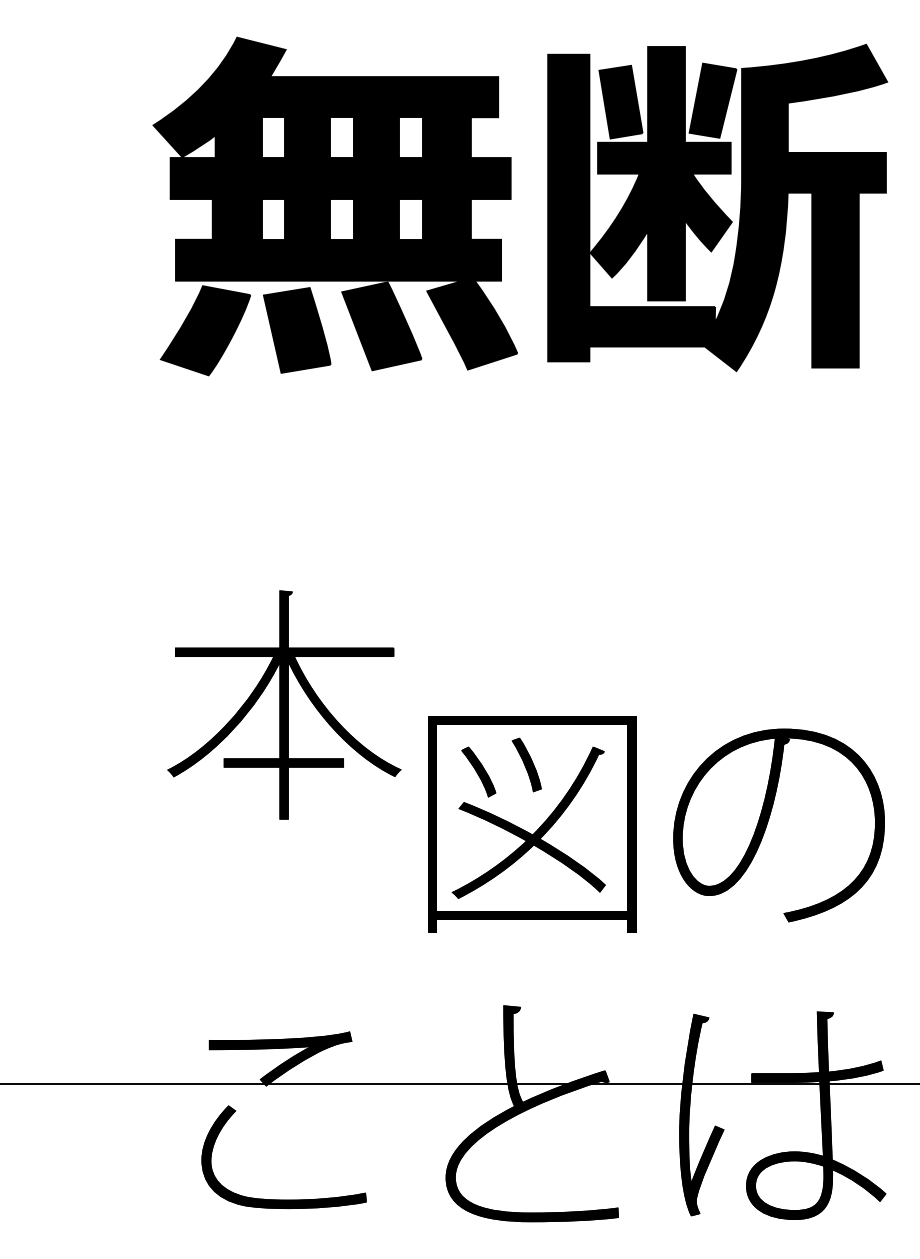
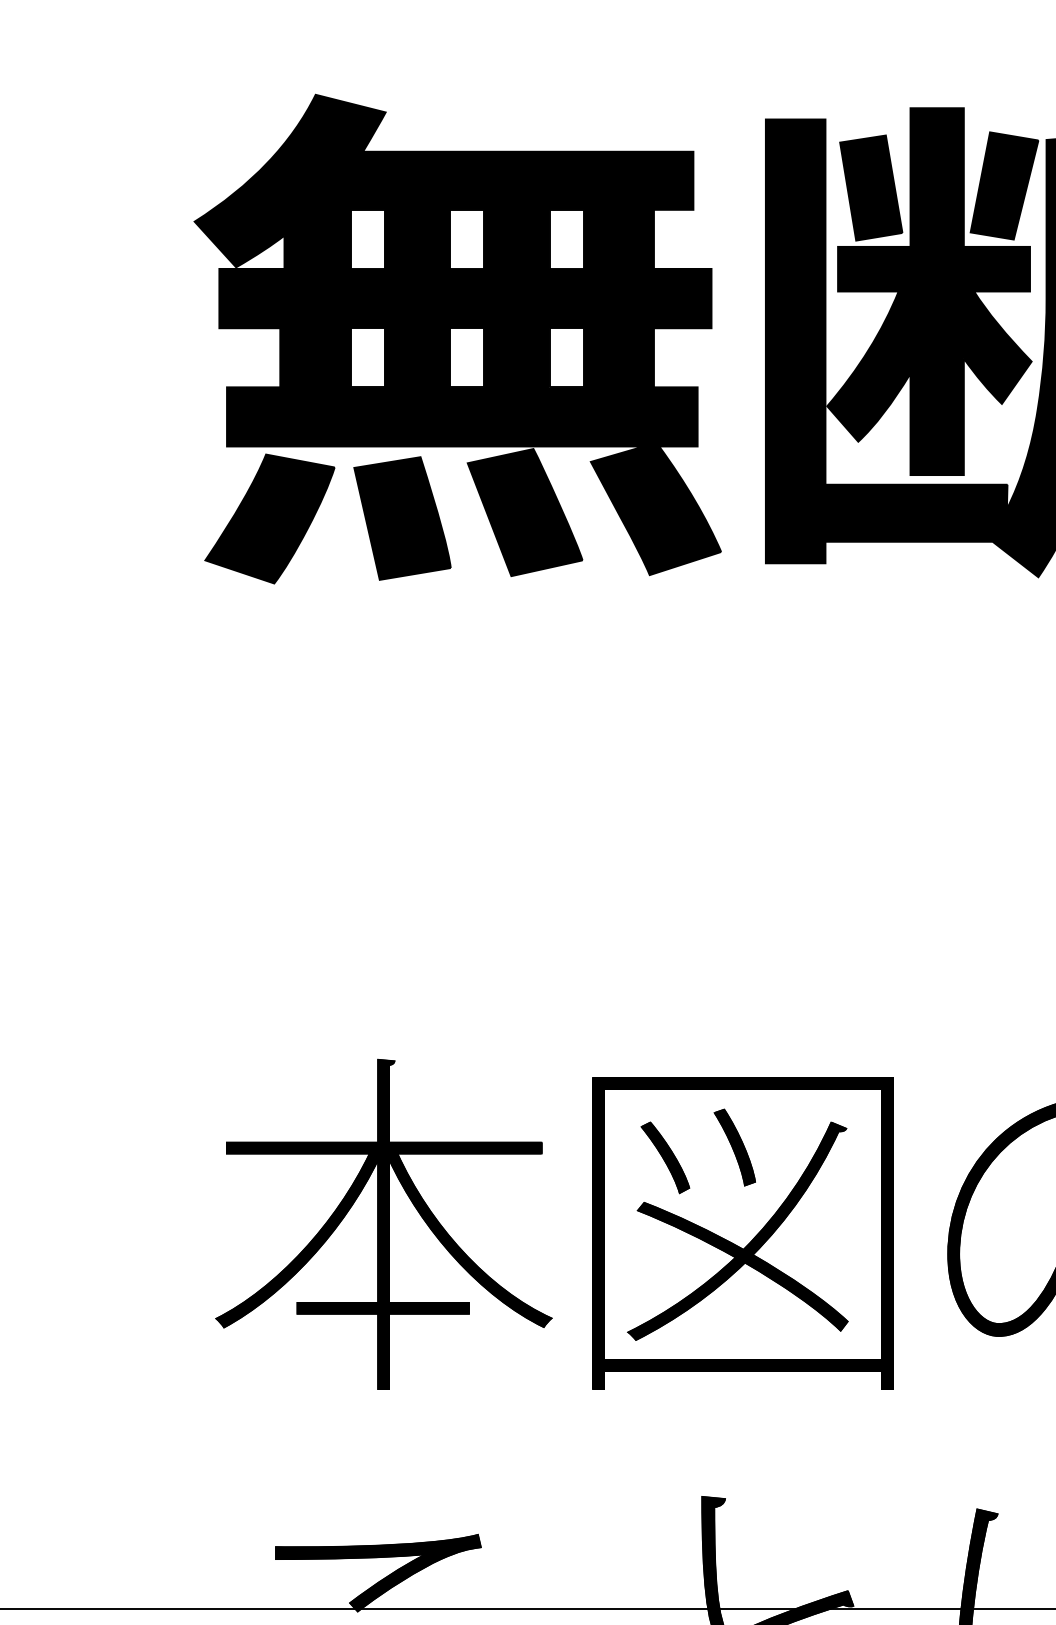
part: (284, 704) -> (384, 1223), moved

